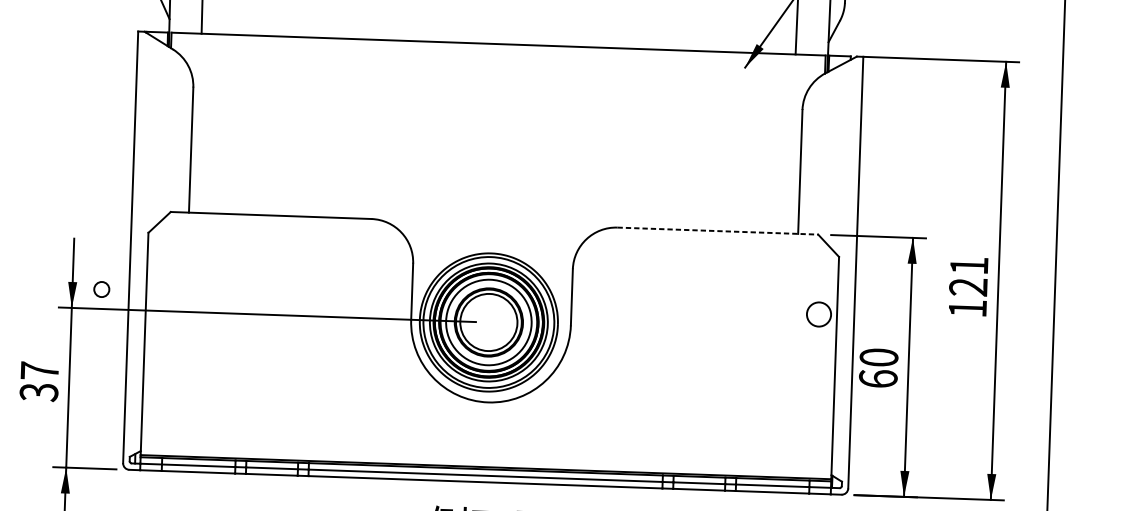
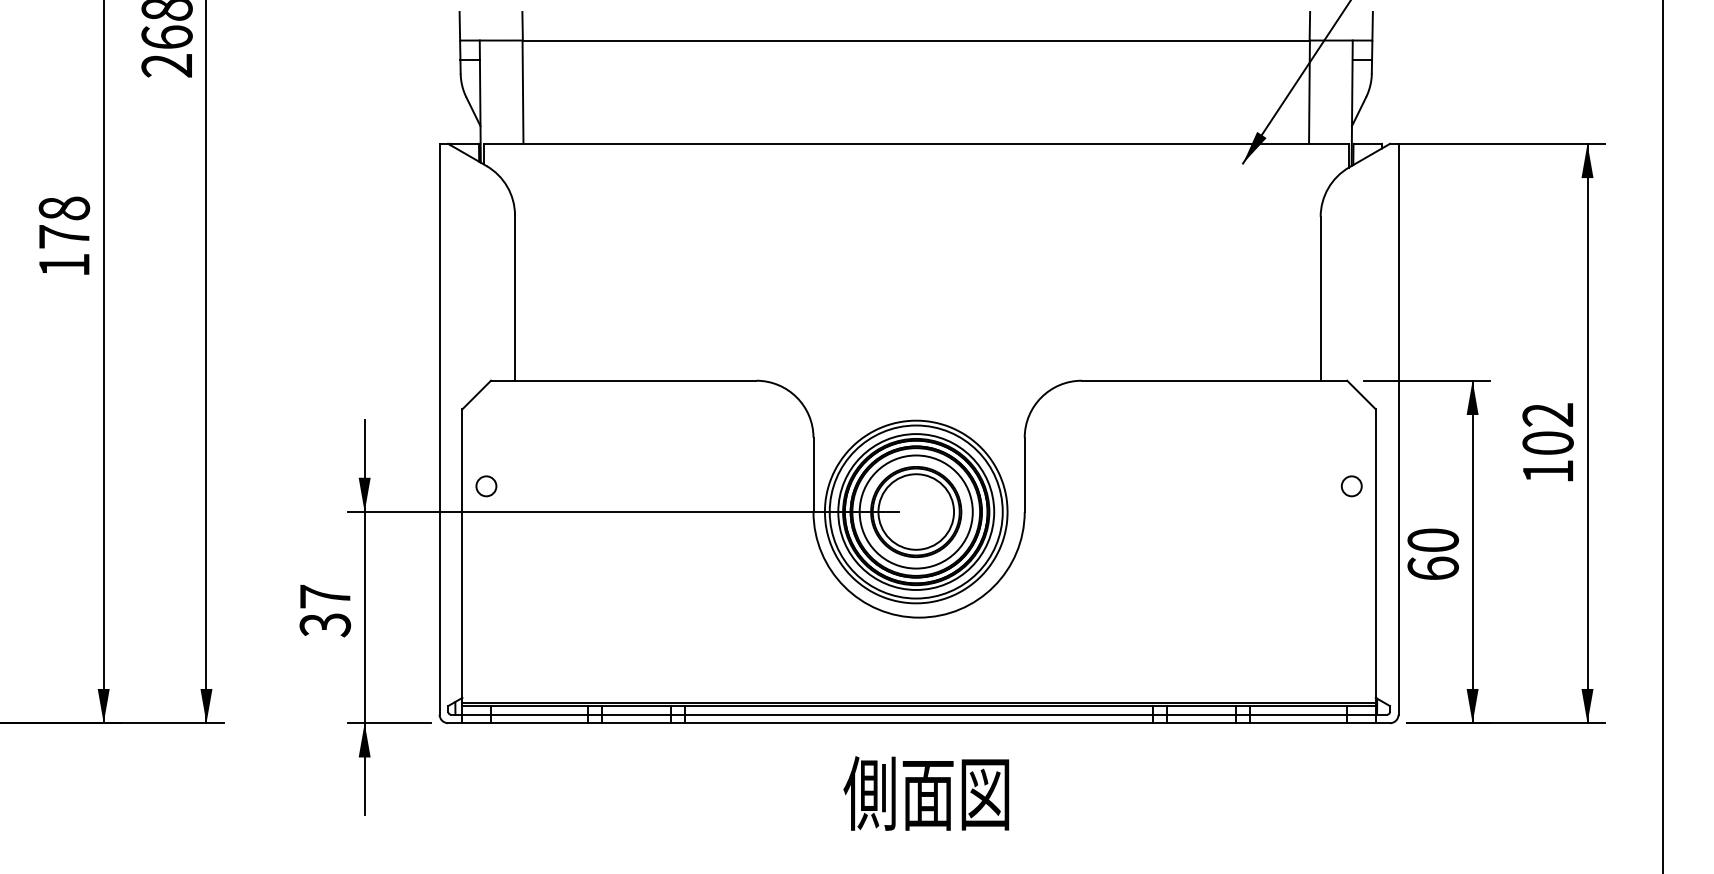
line: (717, 230) -> (1214, 380), dashed -> solid
text: (968, 276) -> (1547, 429), 121 -> 102
circle: (101, 289) -> (486, 486), moved
circle: (818, 314) -> (1351, 486), size x0.62

